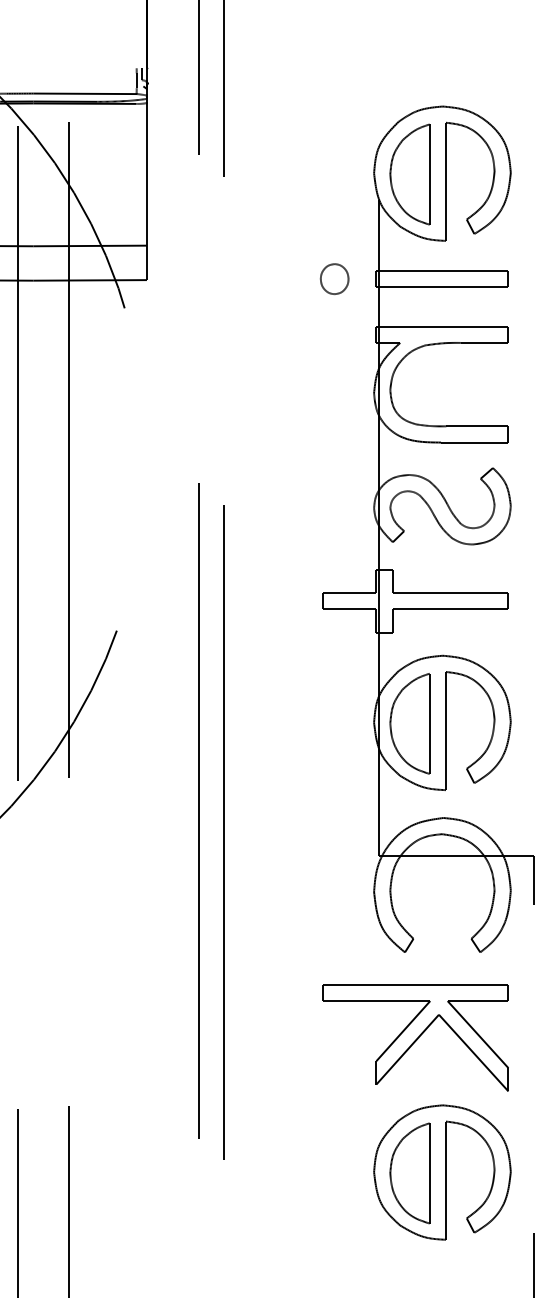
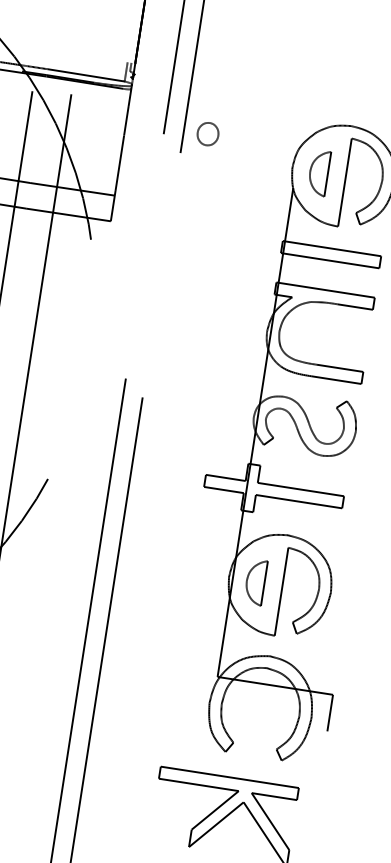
part: (409, 174) -> (318, 172), size x0.6
part: (334, 278) -> (207, 133), moved
part: (409, 723) -> (255, 581), size x0.6

